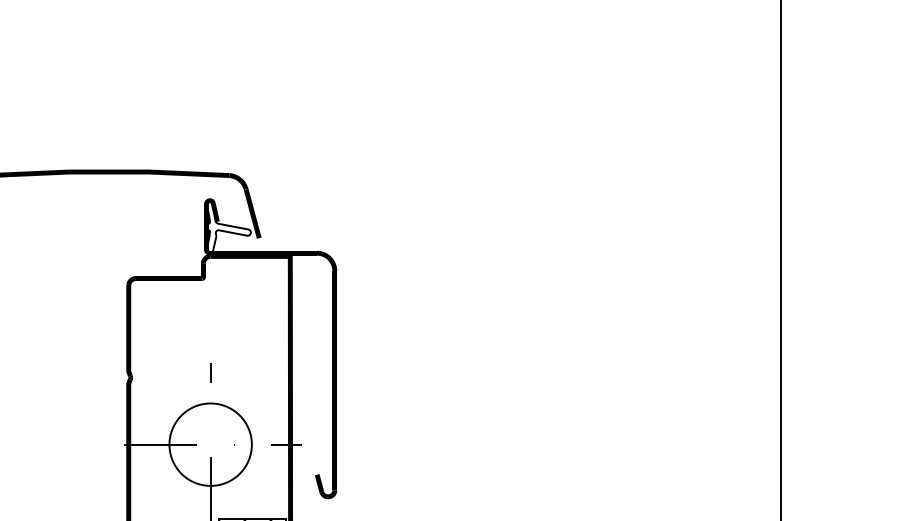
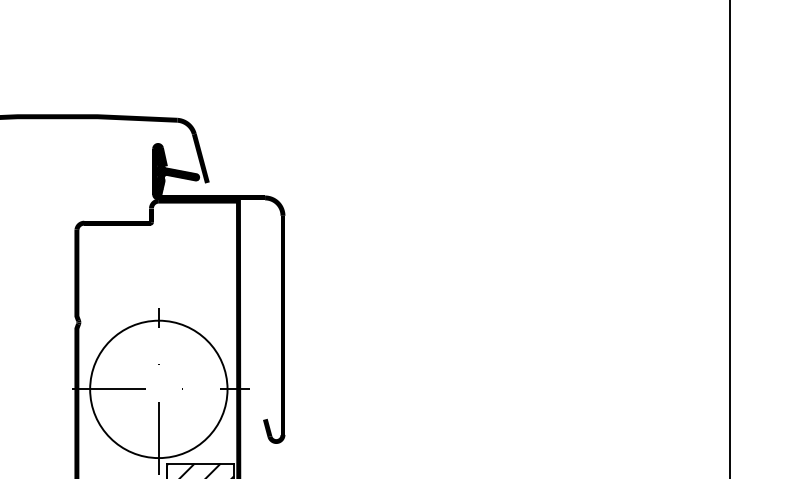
hatch: (228, 226) -> (176, 171), added
circle: (210, 444) -> (158, 389), size x1.67

